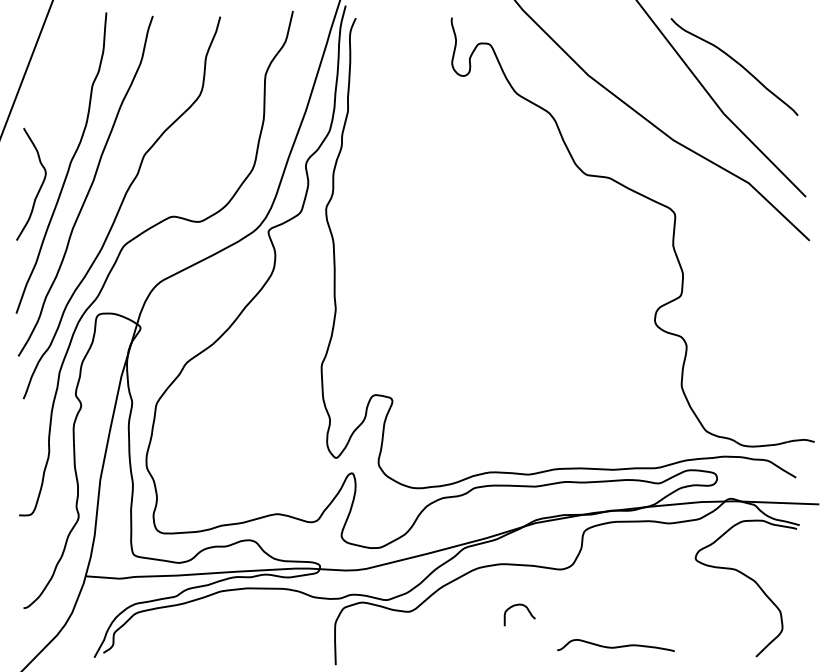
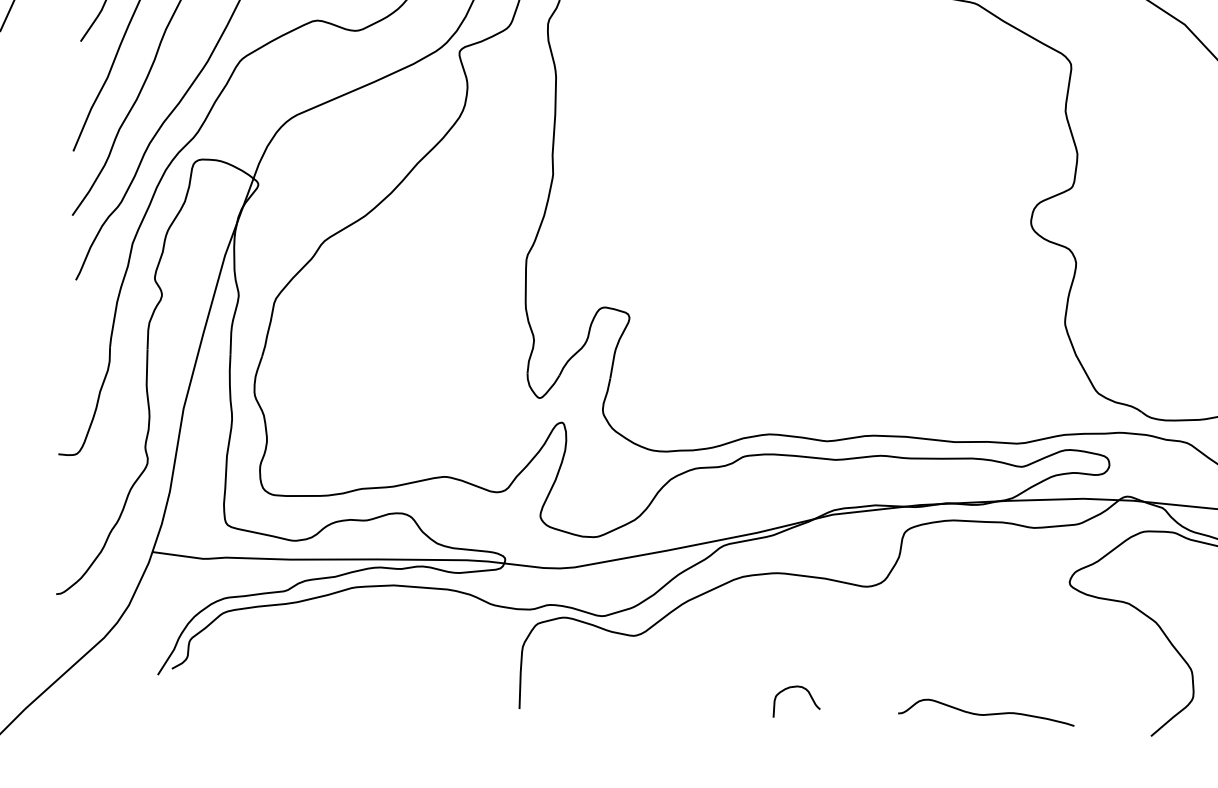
curve: (515, 606) -> (791, 688), moved
curve: (615, 646) -> (985, 713), moved

